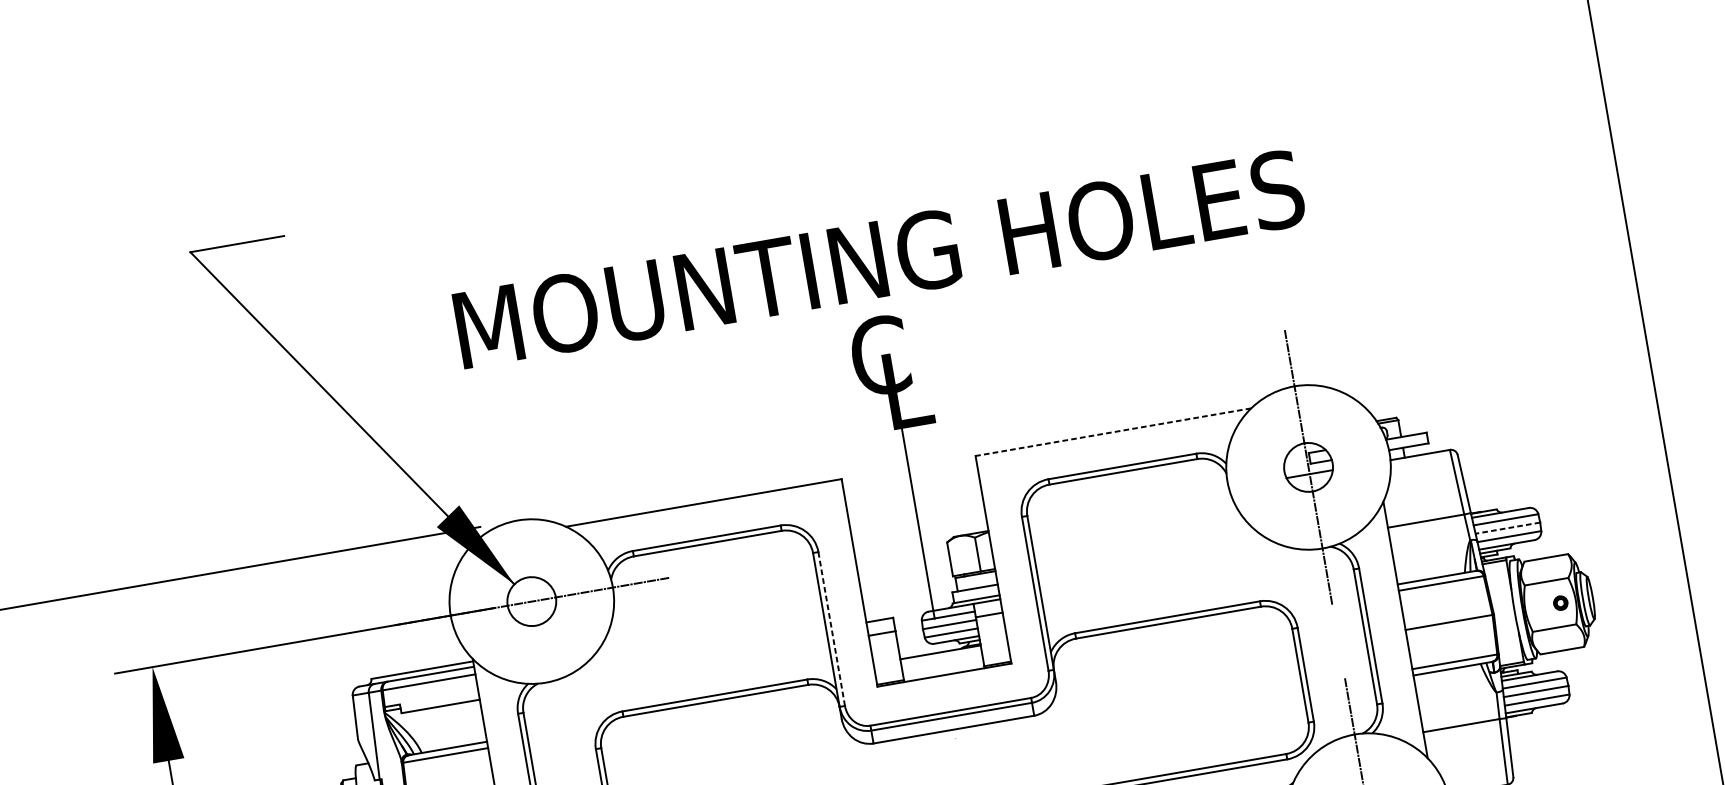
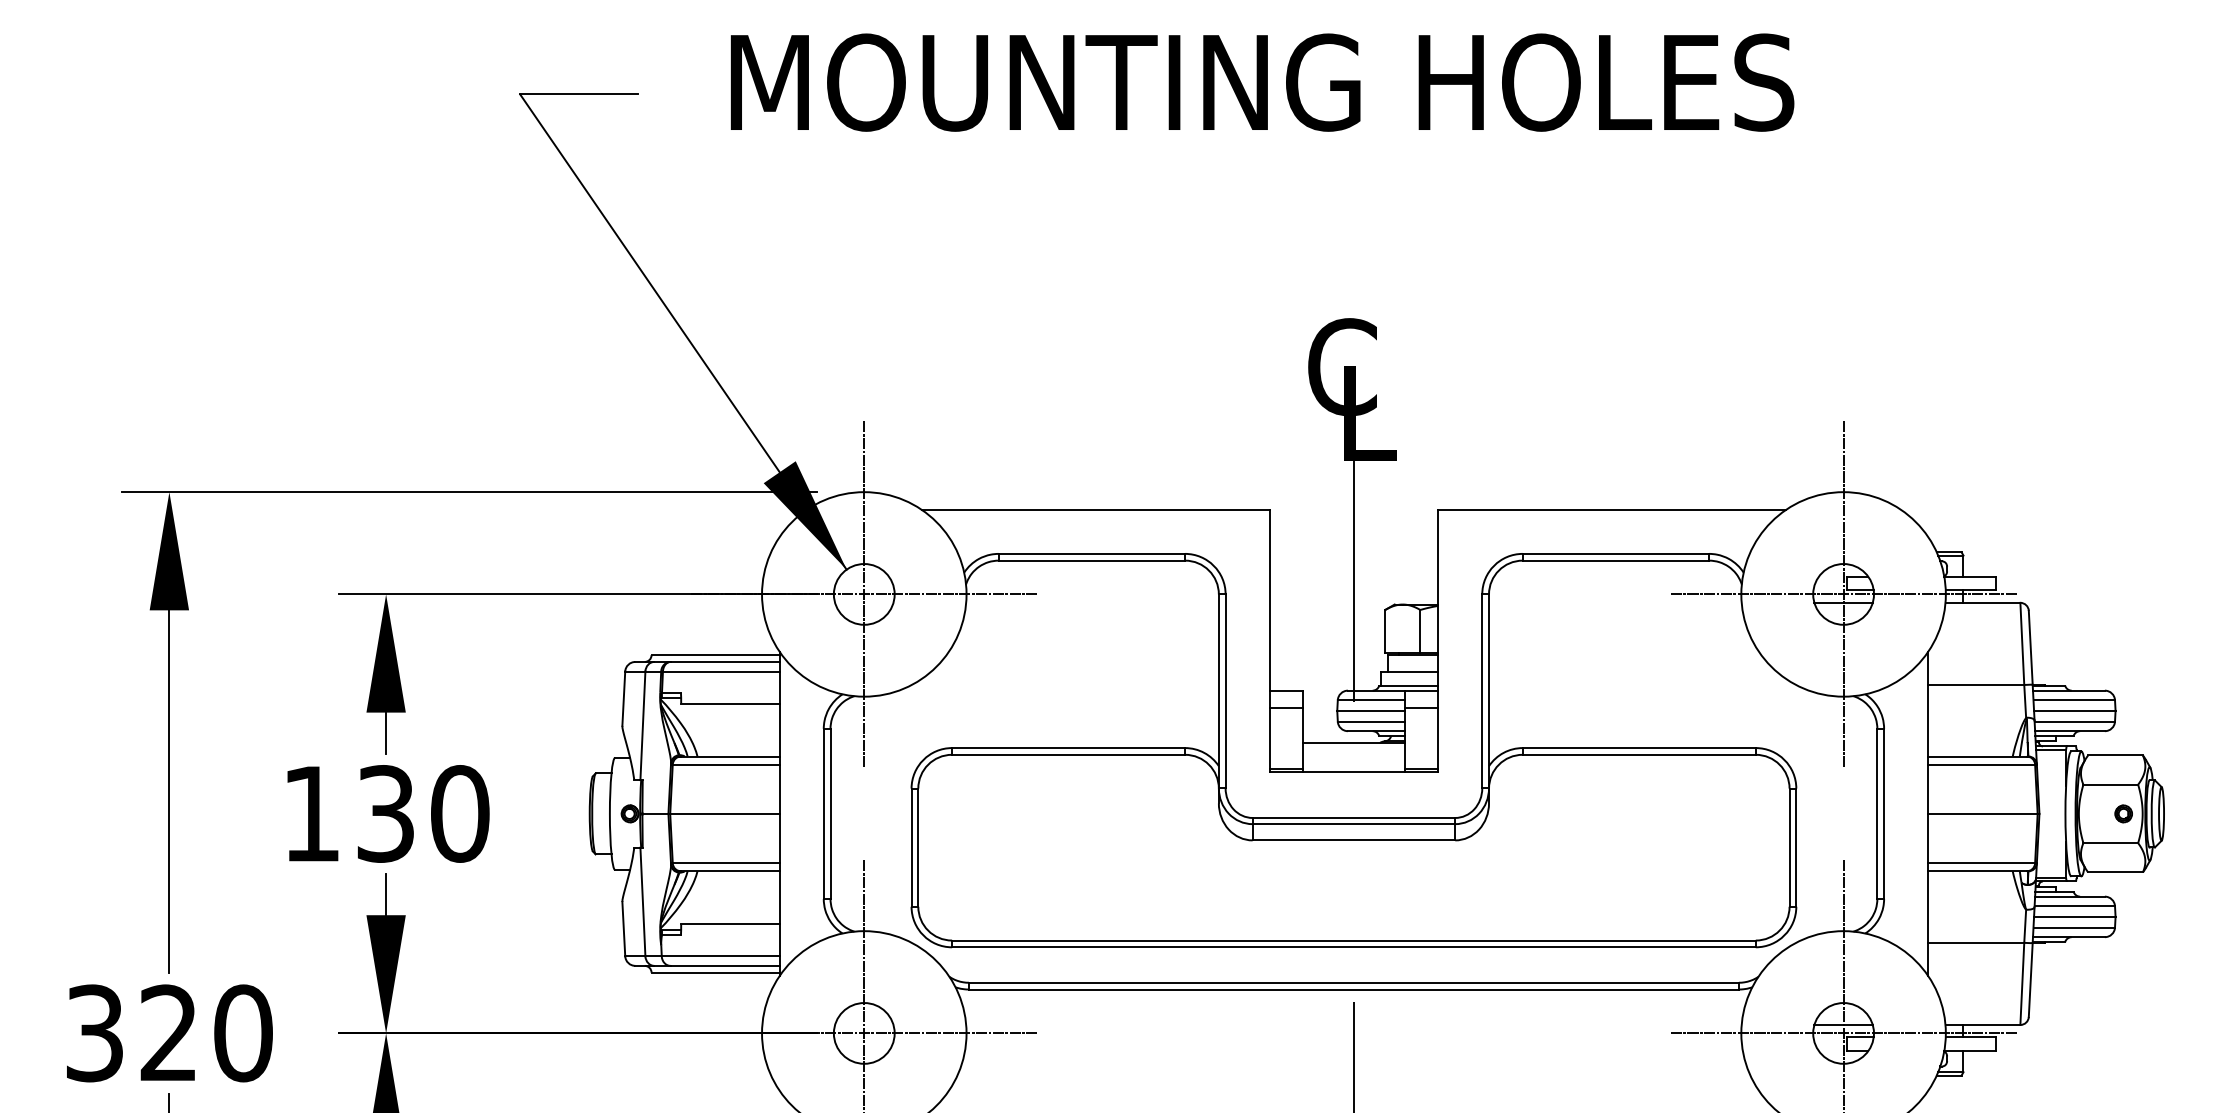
text: (879, 258) -> (1262, 82), moved
line: (1113, 431) -> (1612, 509), dashed -> solid
line: (1308, 467) -> (1843, 594), added
line: (1507, 527) -> (2074, 710), dashed -> solid
line: (532, 601) -> (864, 594), added
line: (831, 629) -> (1225, 691), dashed -> solid

